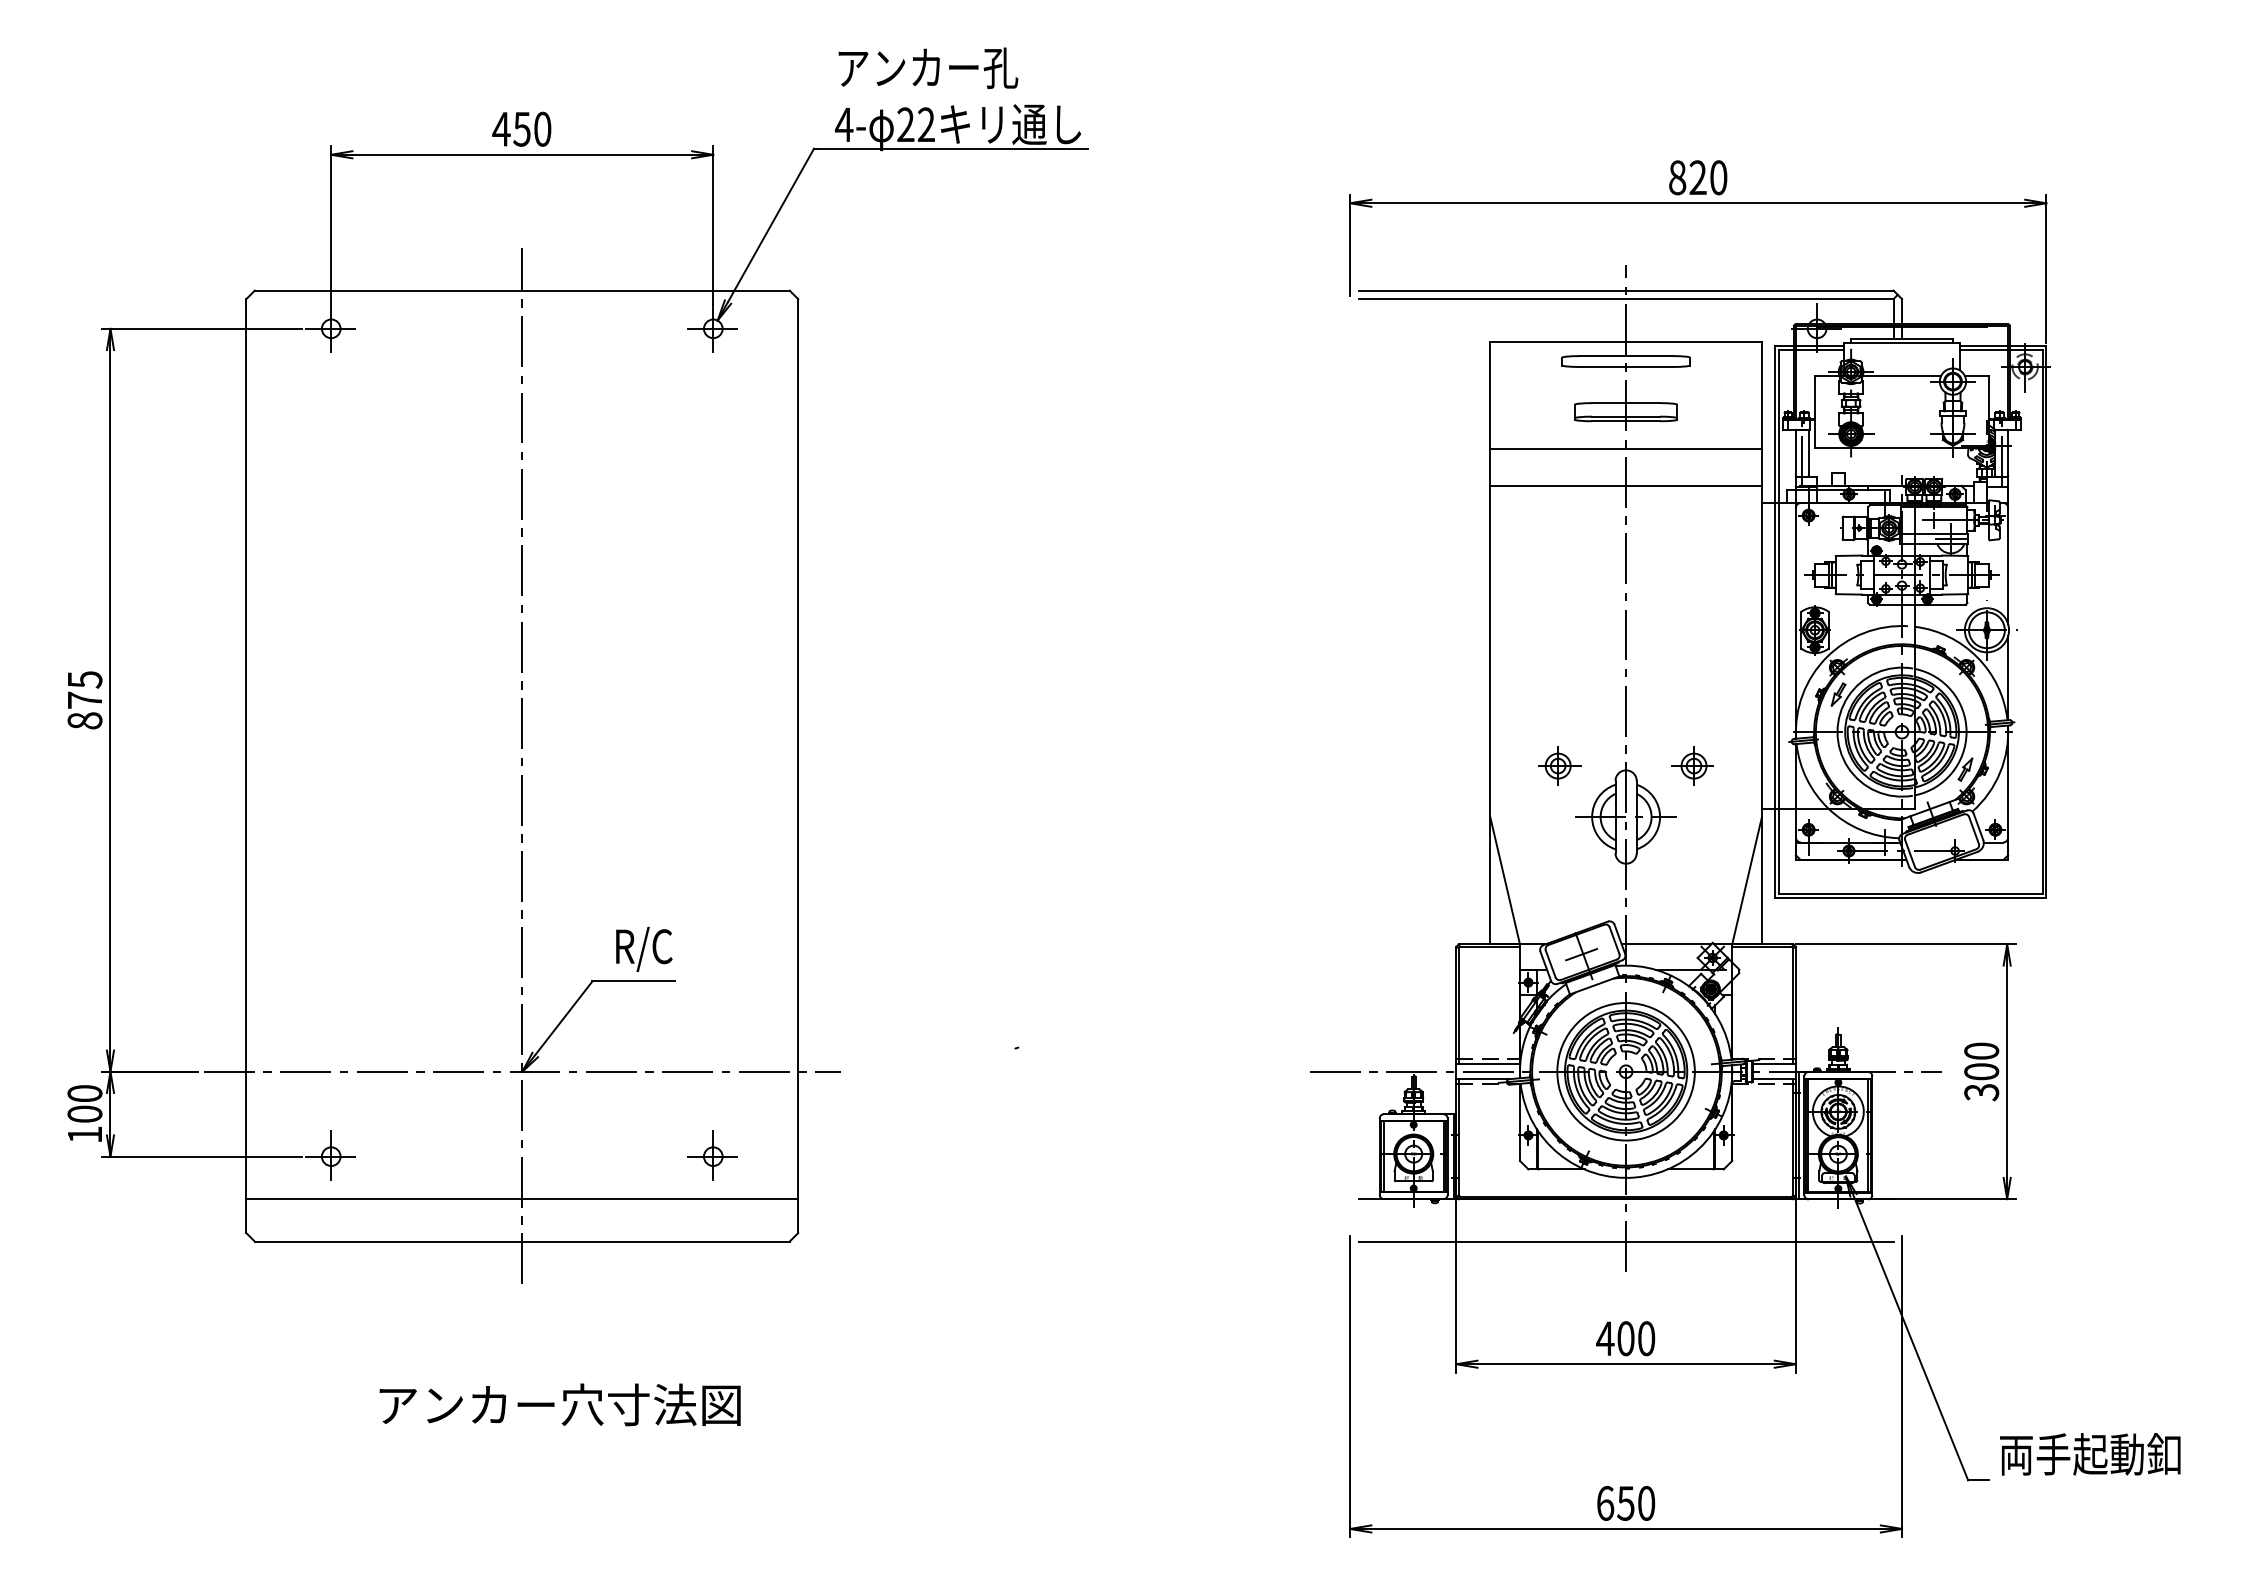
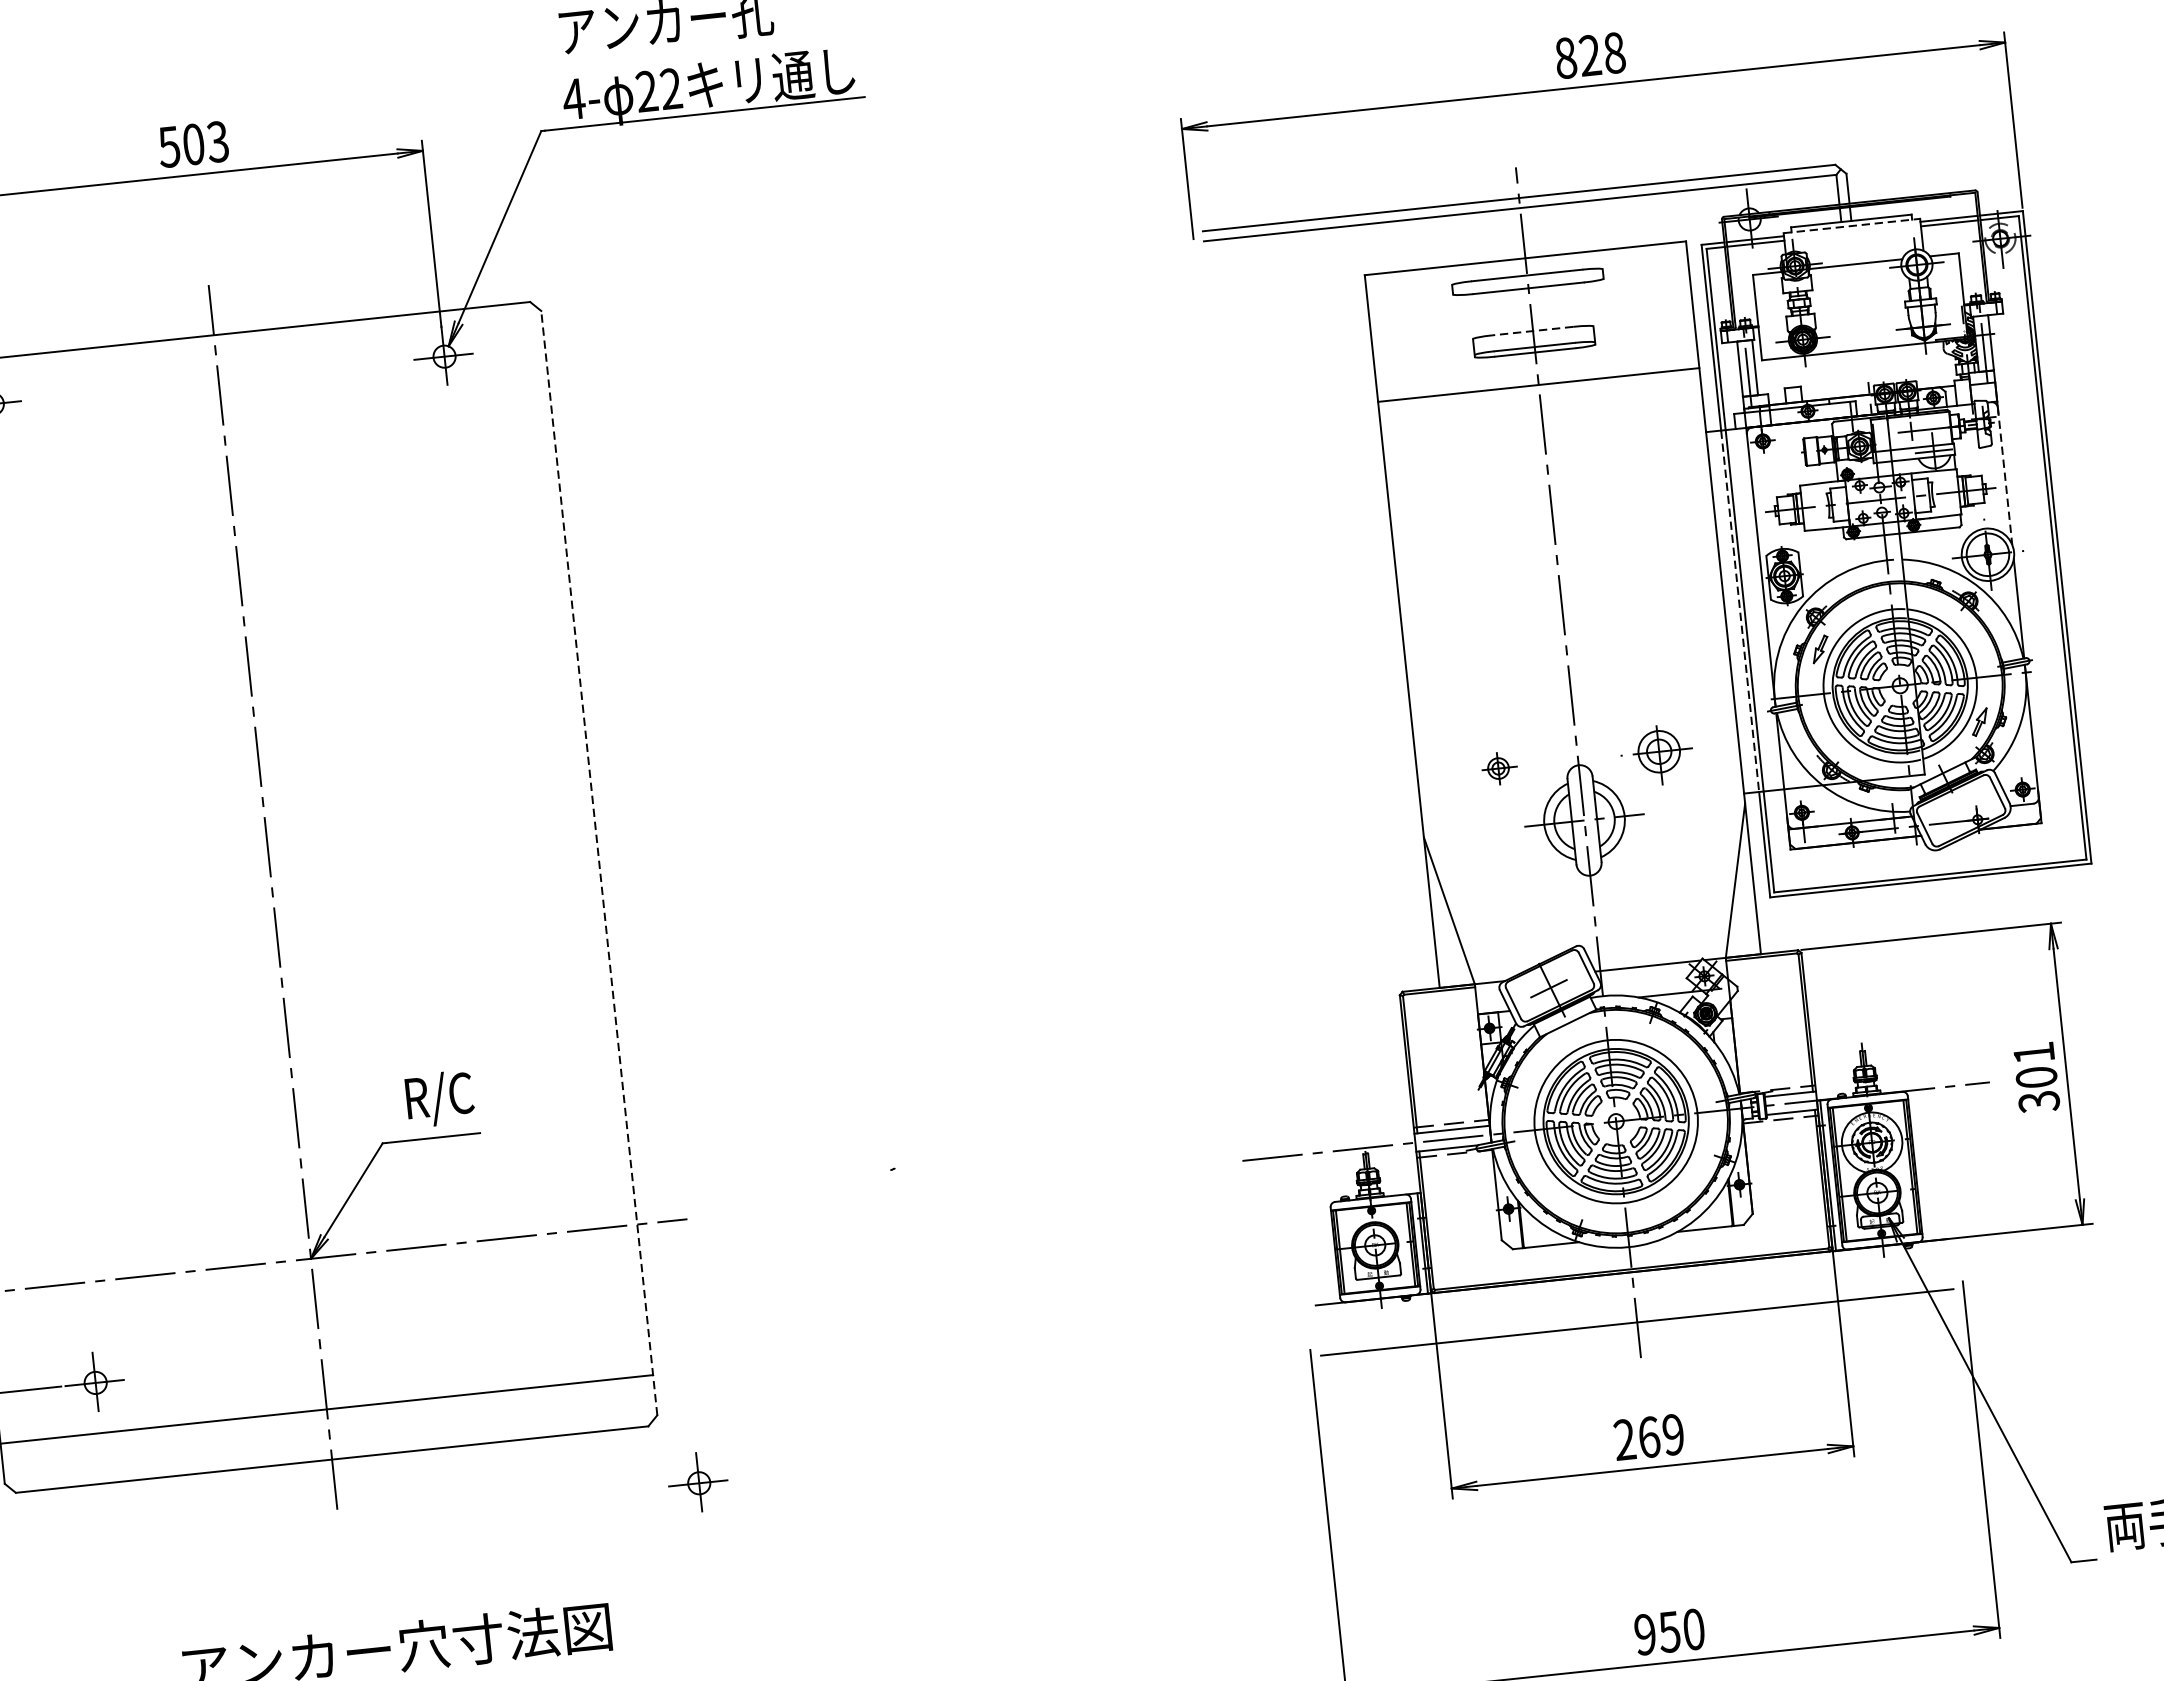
text: (521, 128) -> (192, 143), 450 -> 503
text: (1718, 177) -> (1614, 52), 820 -> 828
line: (1902, 343) -> (1852, 226), solid -> dashed
line: (1626, 403) -> (1533, 331), solid -> dashed
line: (1625, 485) -> (1542, 428), removed
line: (2008, 566) -> (2005, 476), solid -> dashed
line: (1774, 655) -> (1739, 611), solid -> dashed
part: (1559, 765) -> (1499, 767), size x0.7
part: (1692, 765) -> (1656, 751), size x1.4
line: (798, 766) -> (599, 863), solid -> dashed
text: (1981, 1050) -> (2033, 1052), 300 -> 301
part: (712, 1155) -> (698, 1482), moved
text: (1625, 1338) -> (1648, 1437), 400 -> 269
text: (1605, 1503) -> (1645, 1634), 650 -> 950

